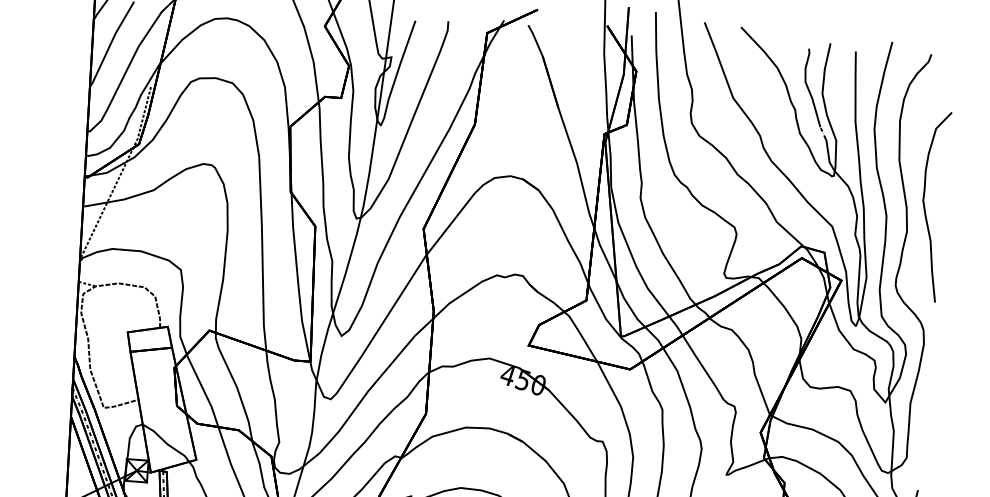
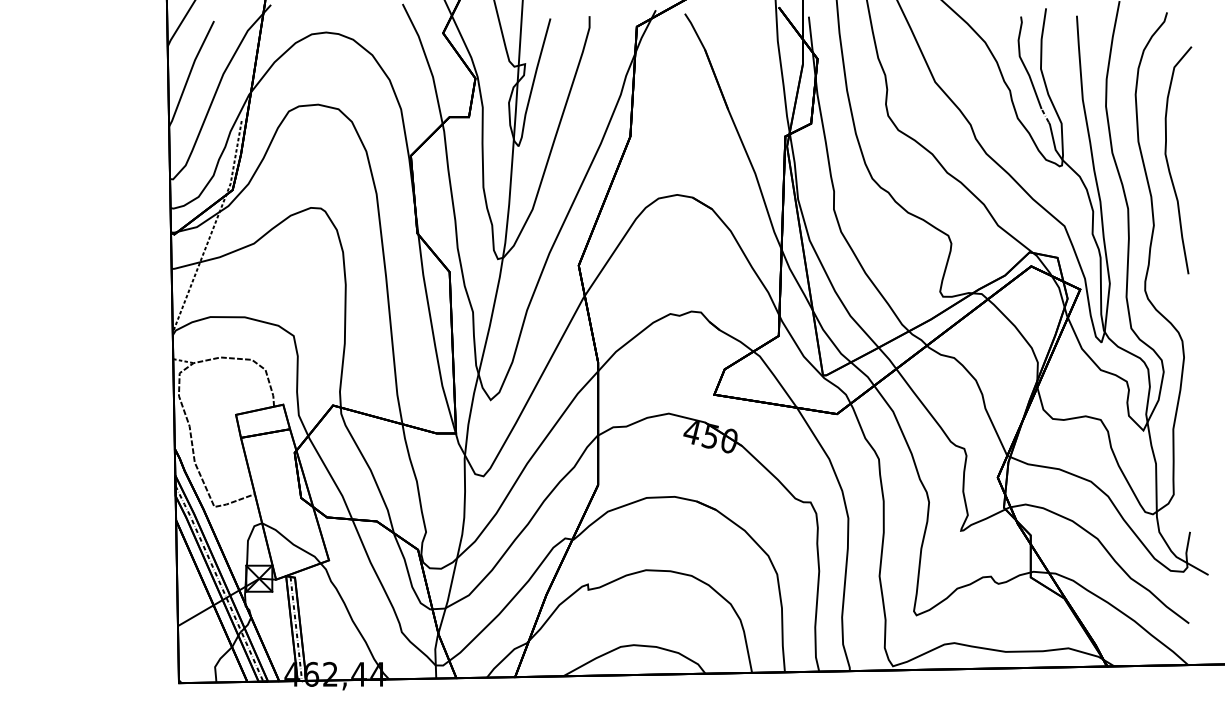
curve: (925, 207) -> (1168, 161), moved

